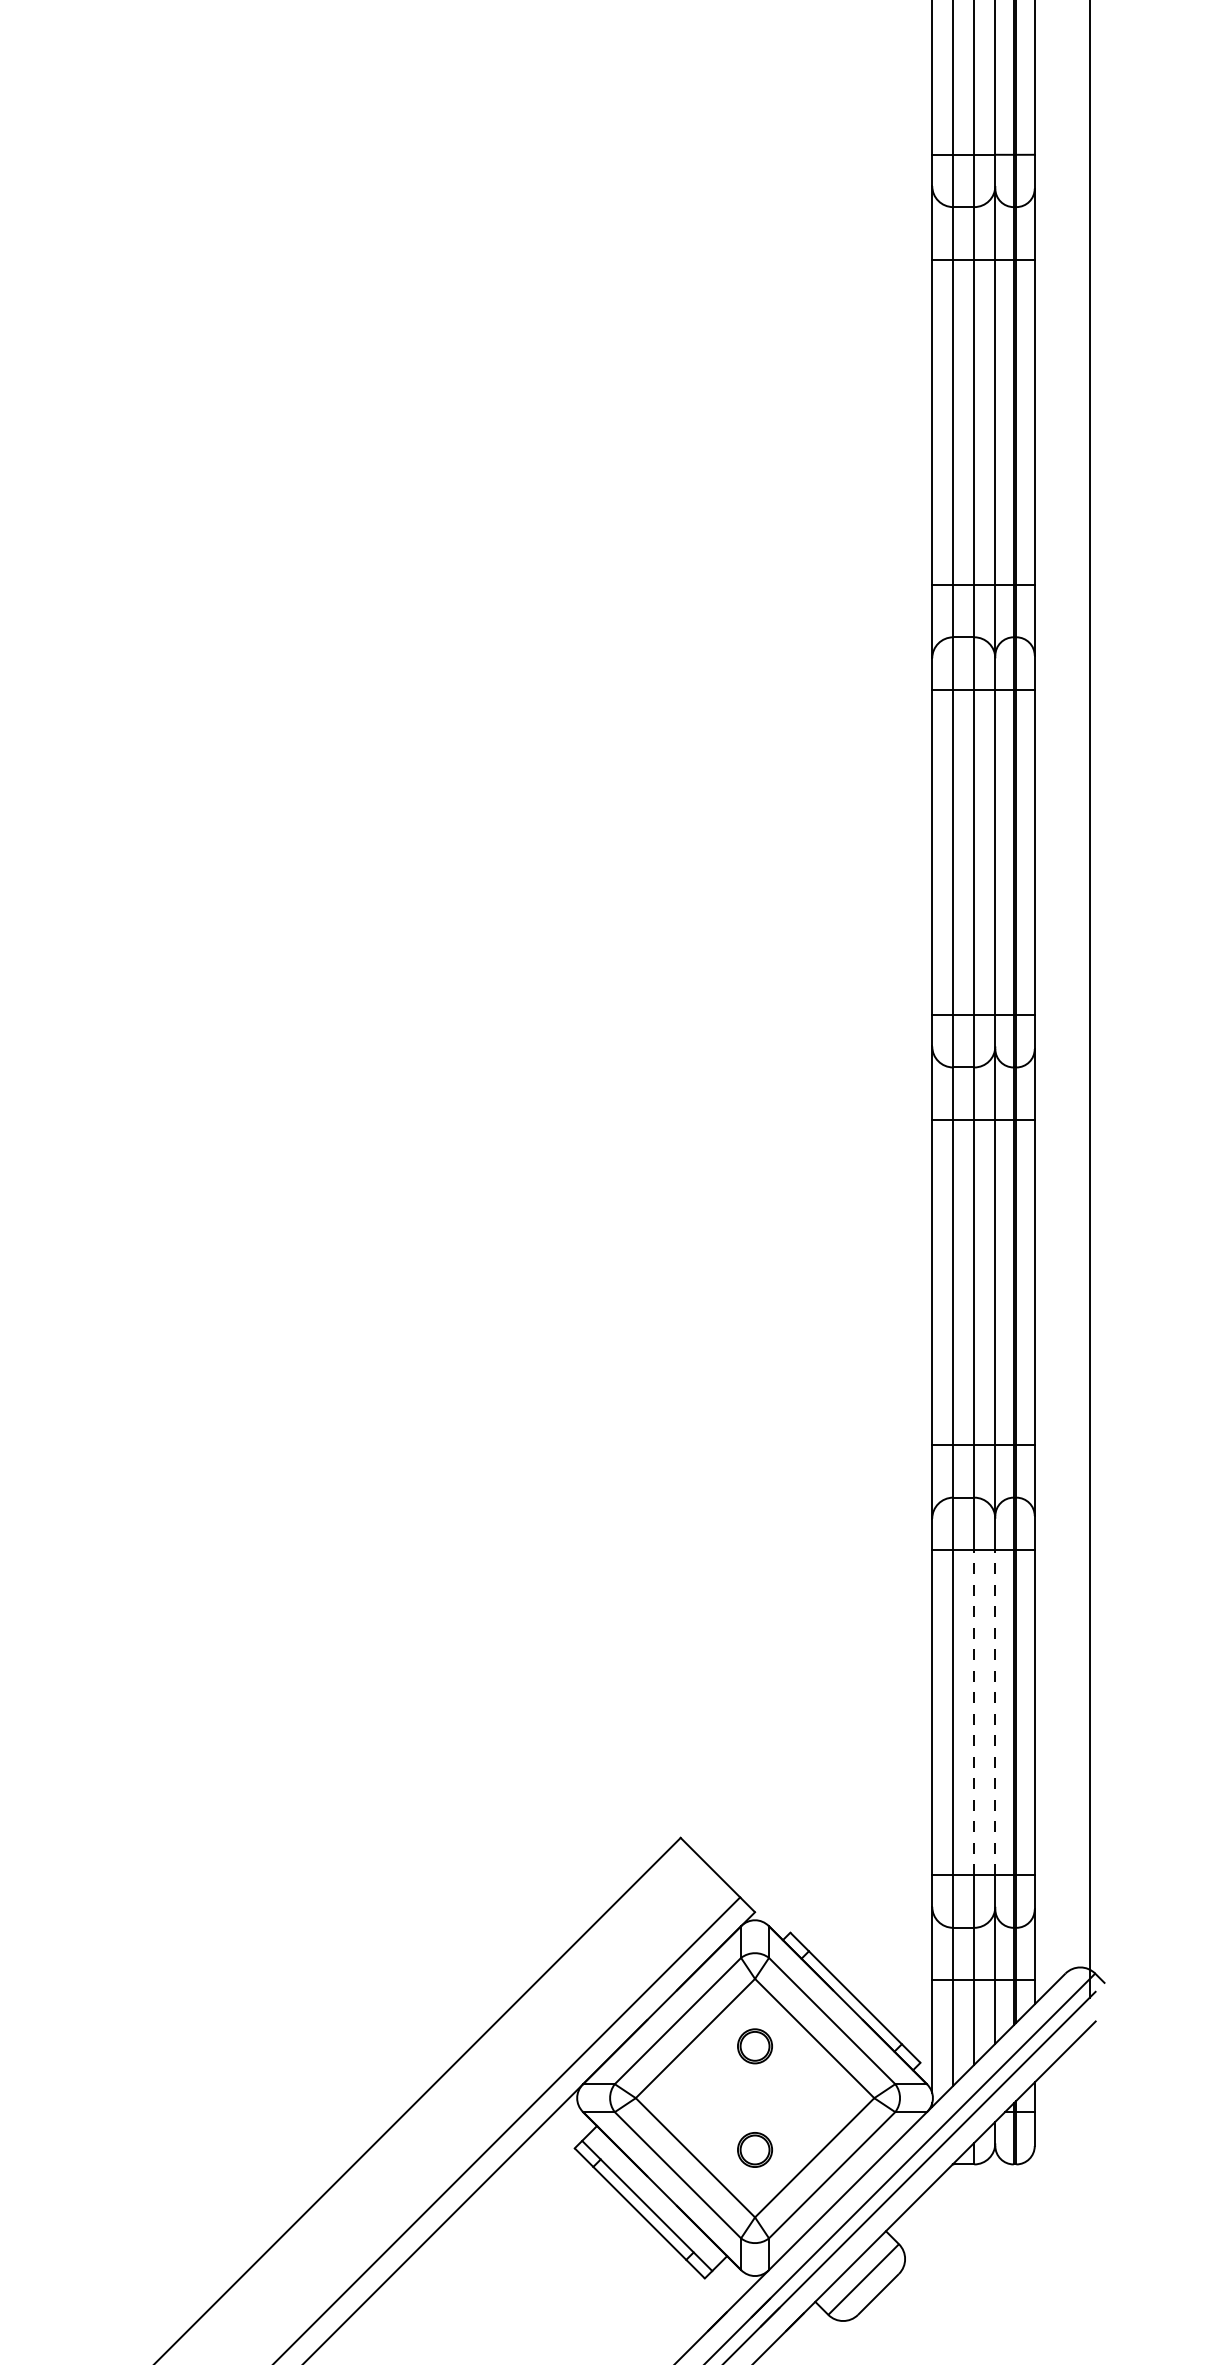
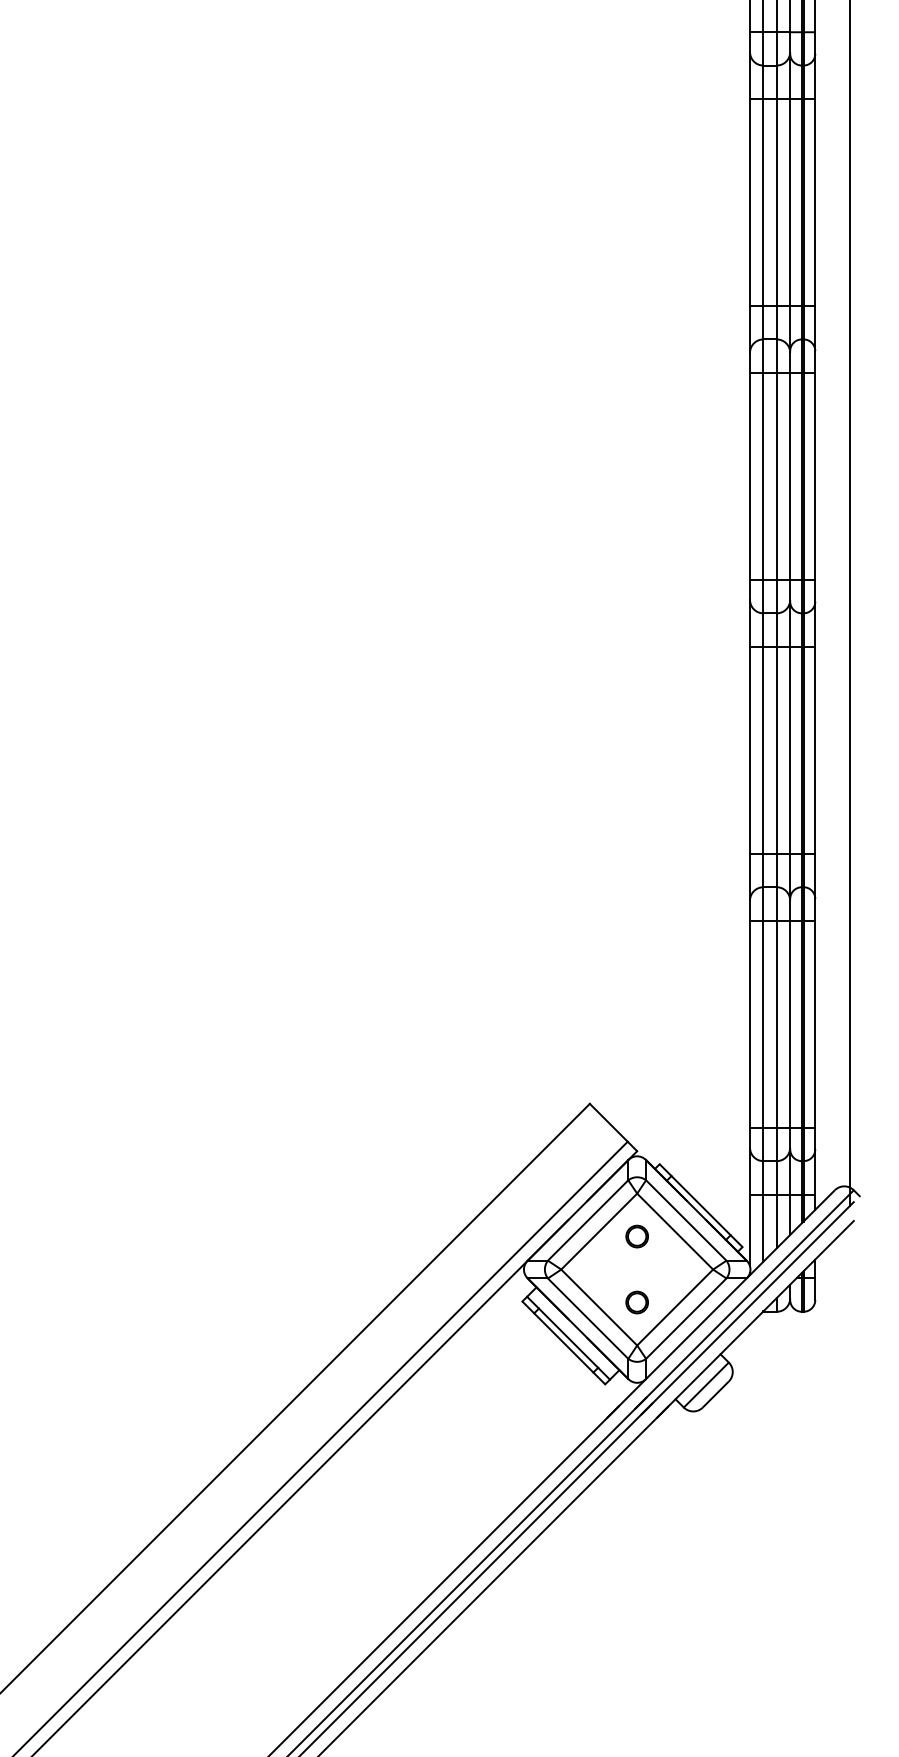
line: (973, 1711) -> (776, 1023), dashed -> solid
line: (995, 1711) -> (790, 1023), dashed -> solid

